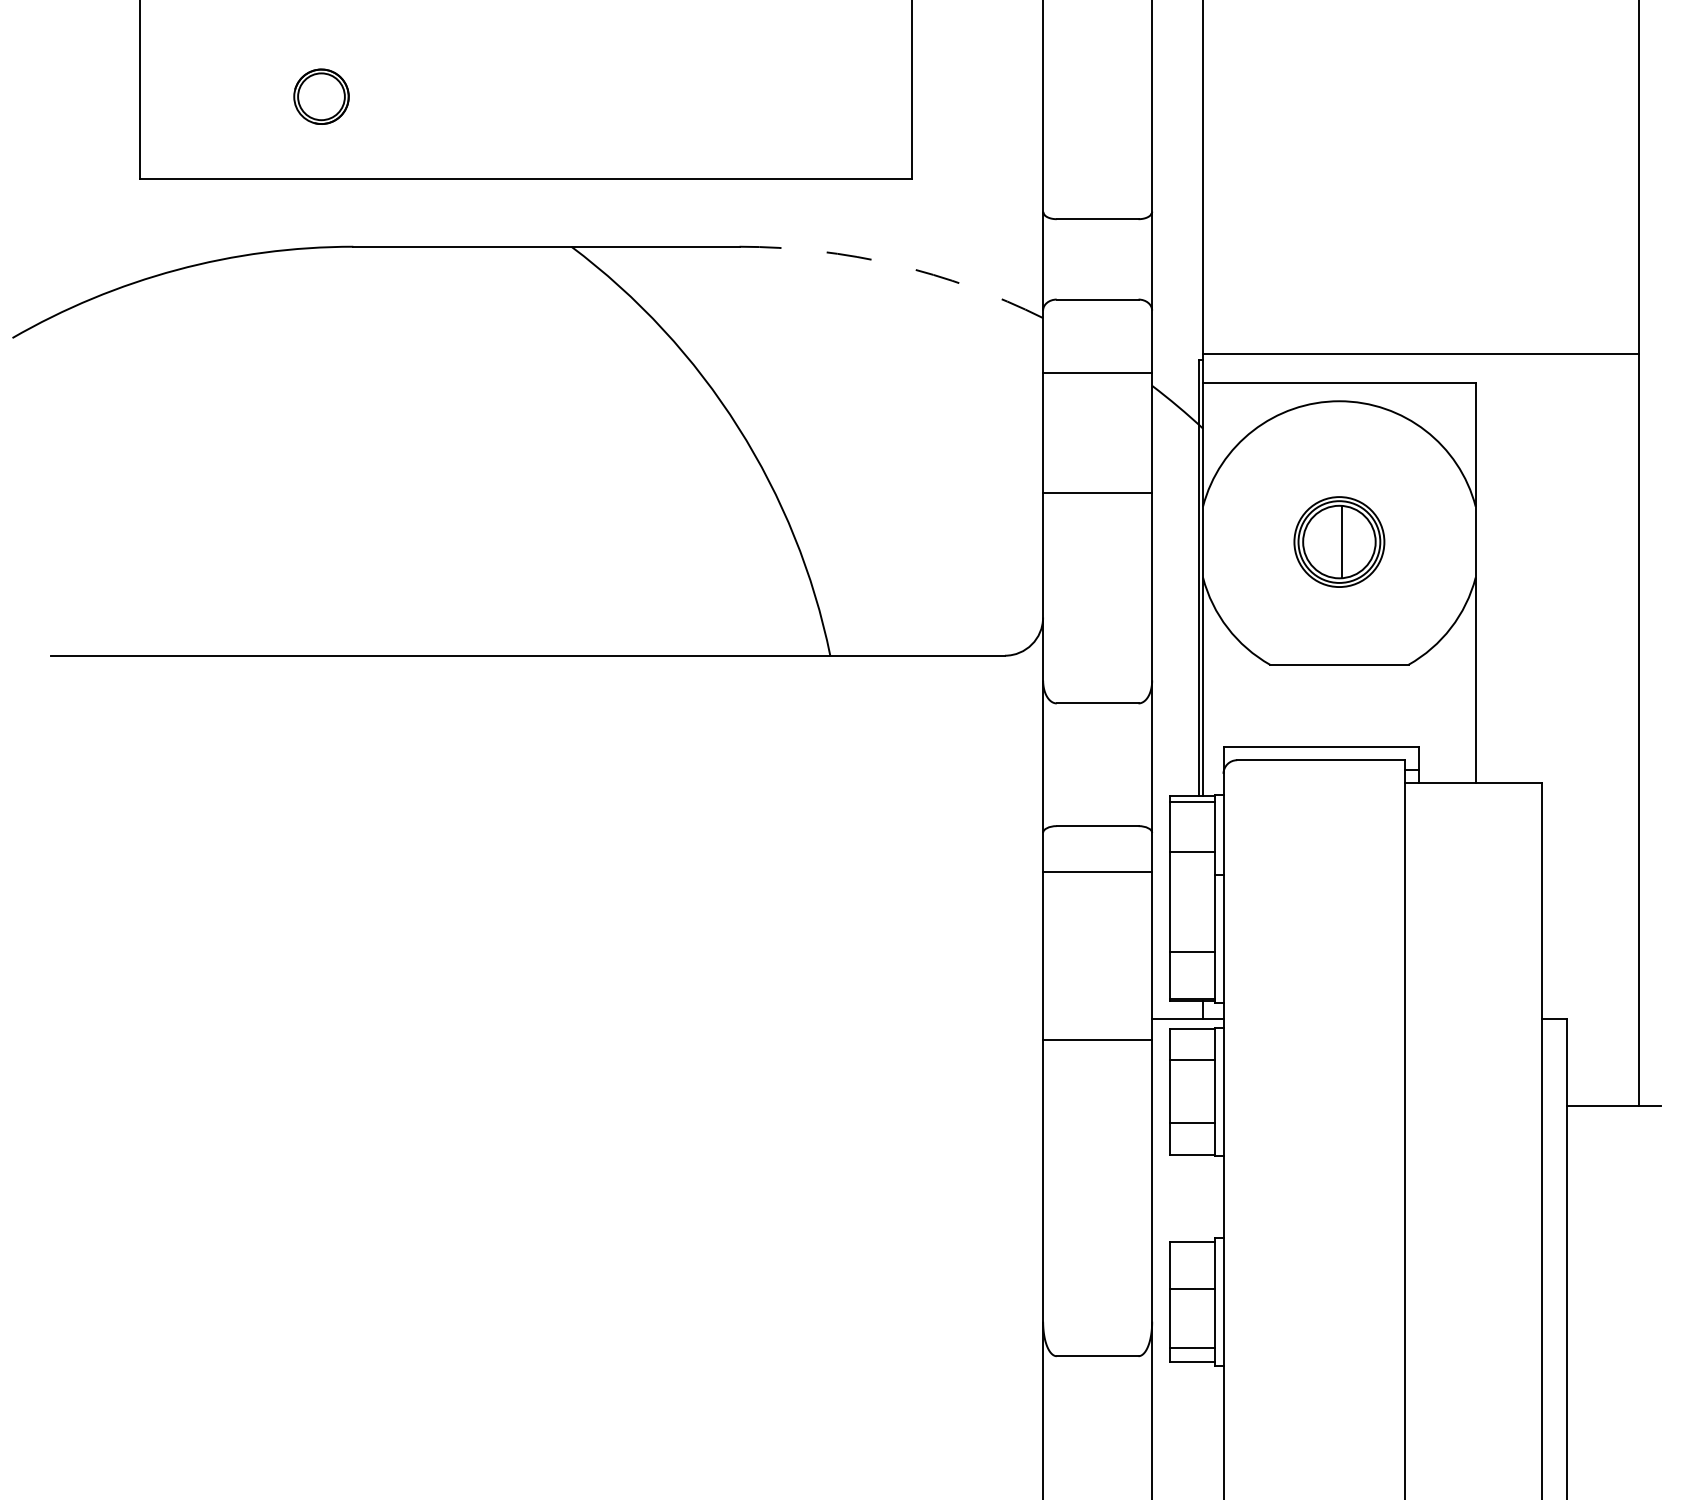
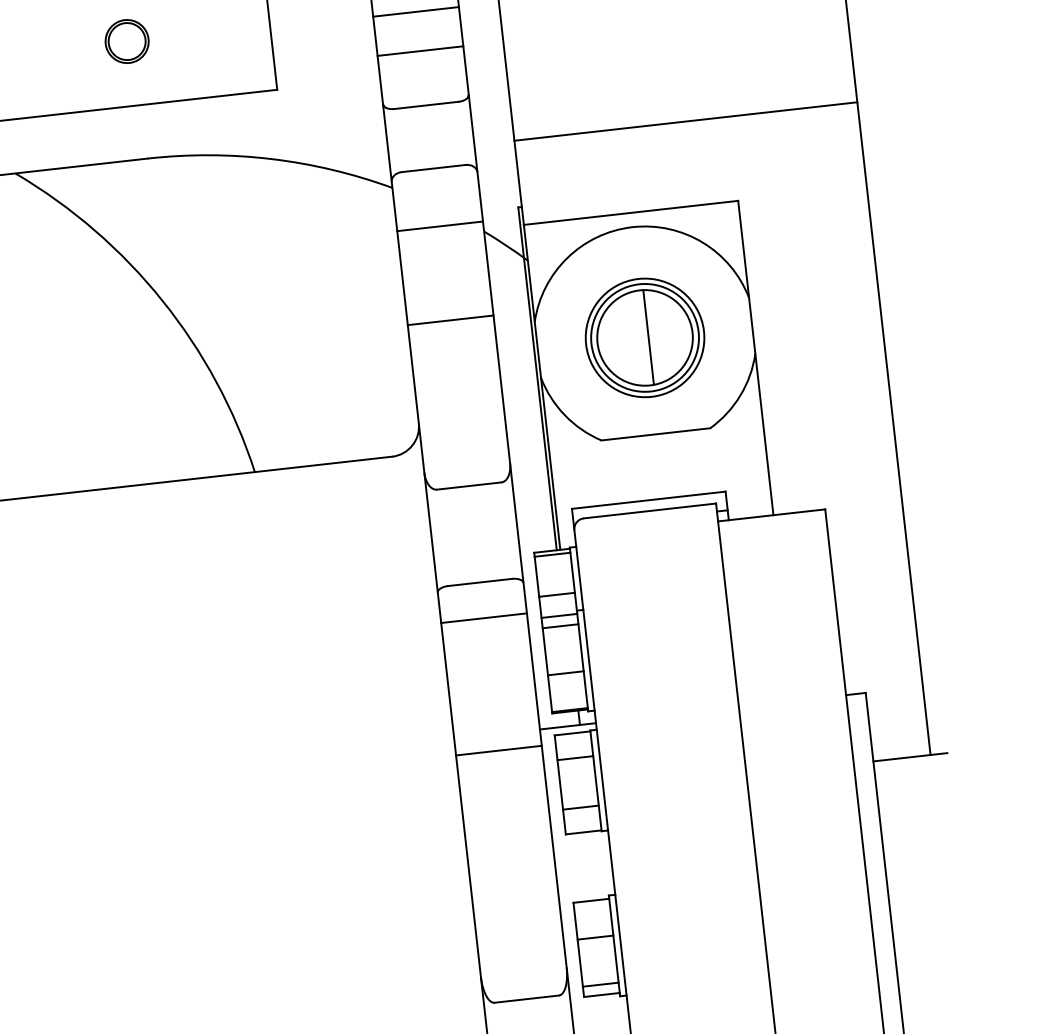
part: (730, 96) -> (127, 41), added
line: (1097, 100) -> (415, 12), added
line: (1097, 150) -> (420, 51), added
arc: (895, 264) -> (271, 158), dashed -> solid
line: (1421, 354) -> (686, 121), moved
part: (1339, 541) -> (645, 337), size x1.67
line: (1192, 879) -> (559, 616), added
line: (1192, 892) -> (560, 626), added

